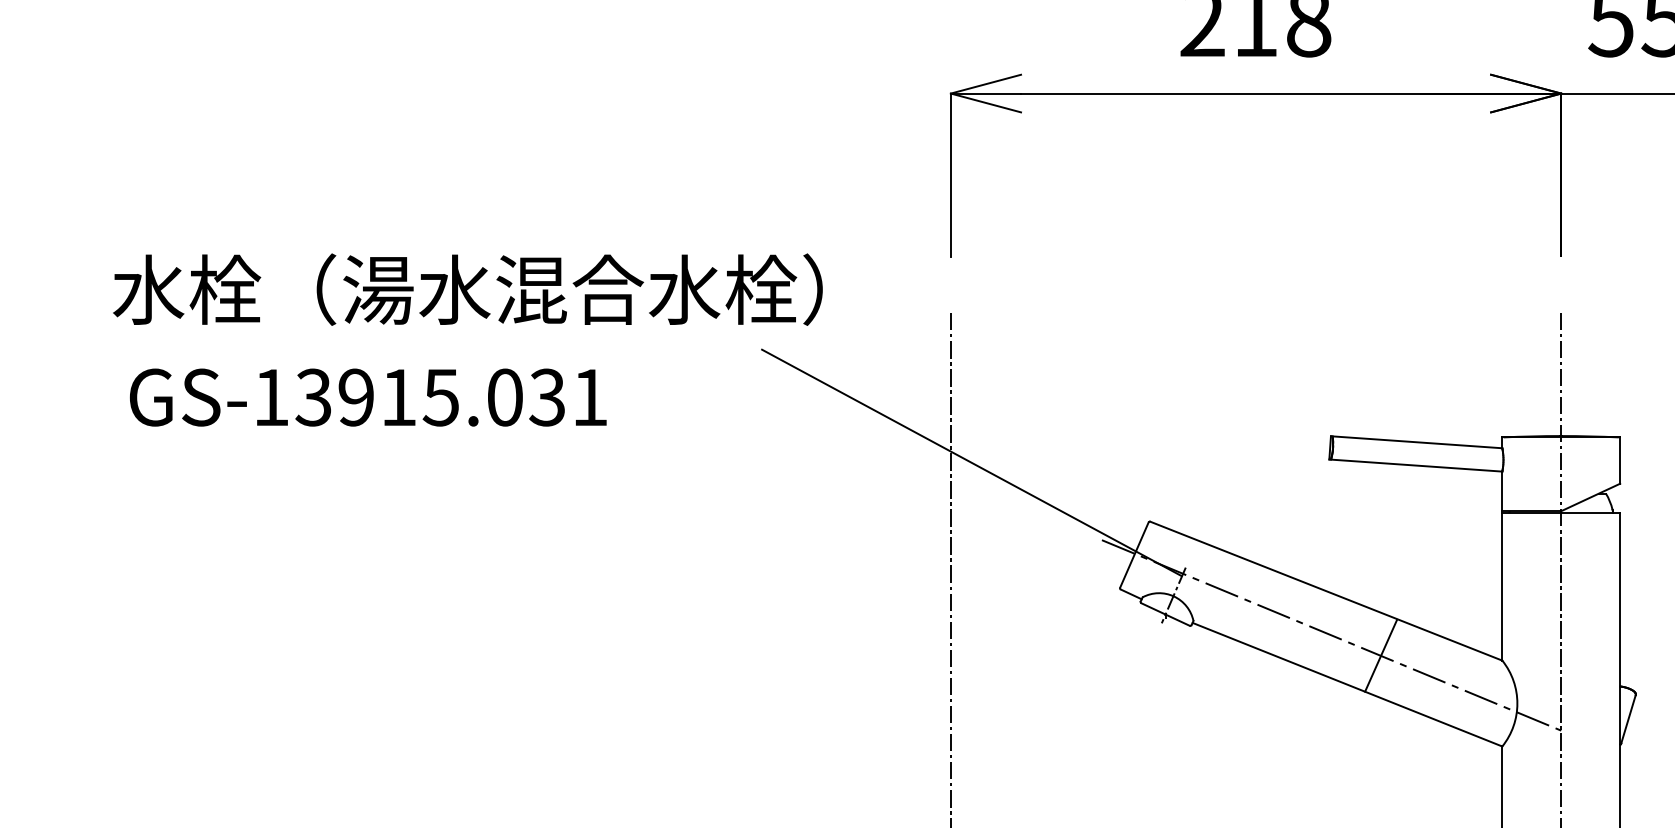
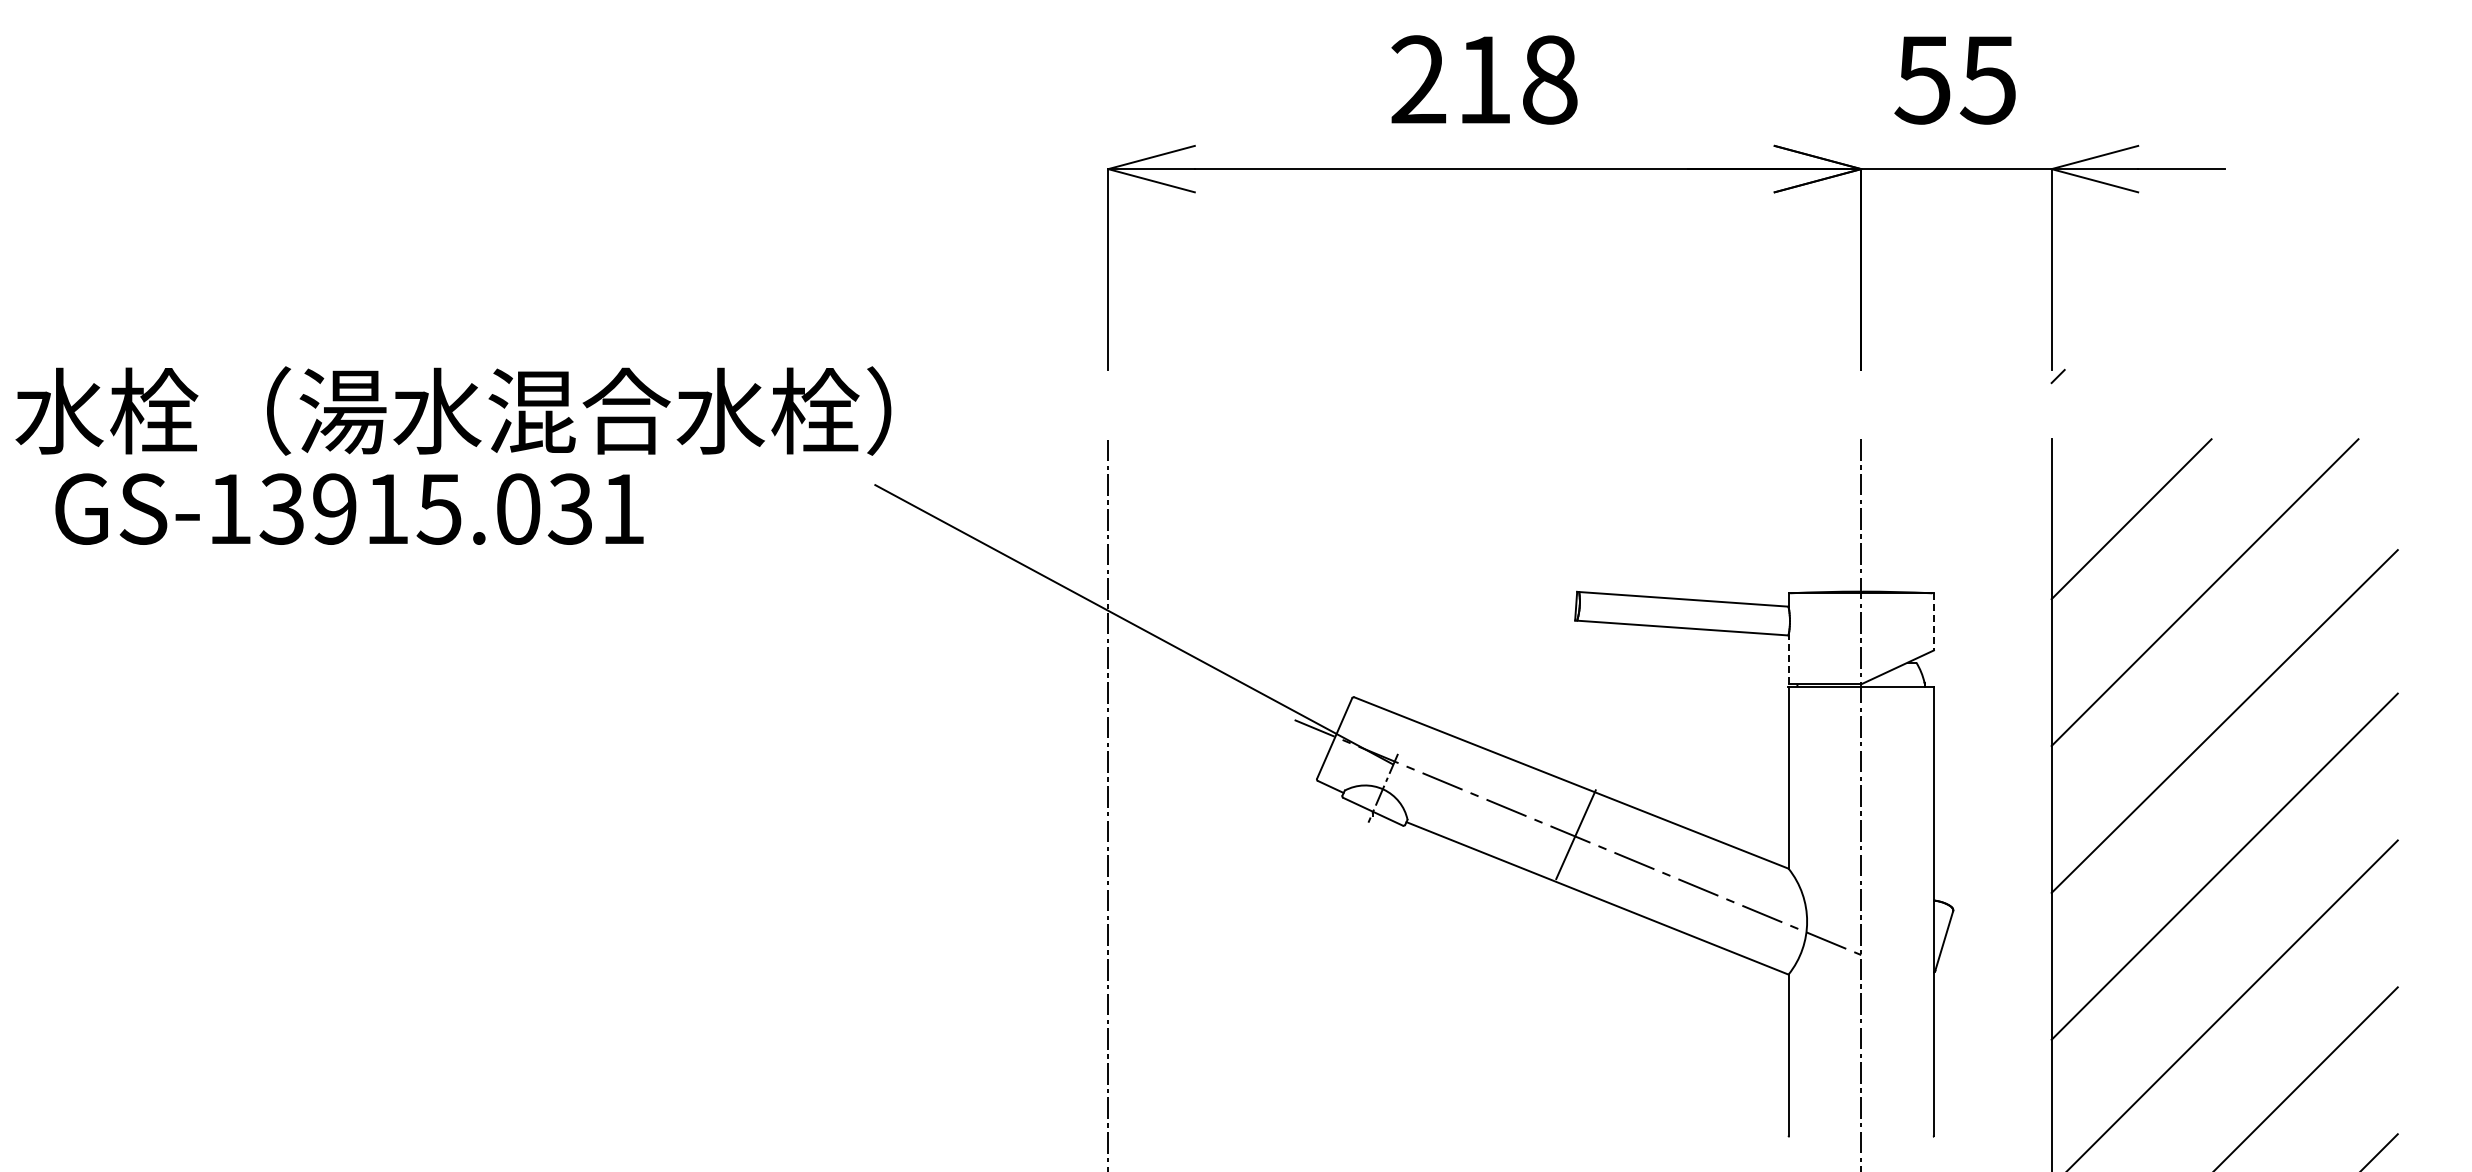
text: (467, 289) -> (453, 410), moved
text: (368, 397) -> (349, 508), moved
line: (1619, 460) -> (1933, 621), solid -> dashed
line: (1502, 491) -> (1788, 659), solid -> dashed
line: (1380, 655) -> (1575, 834), moved

